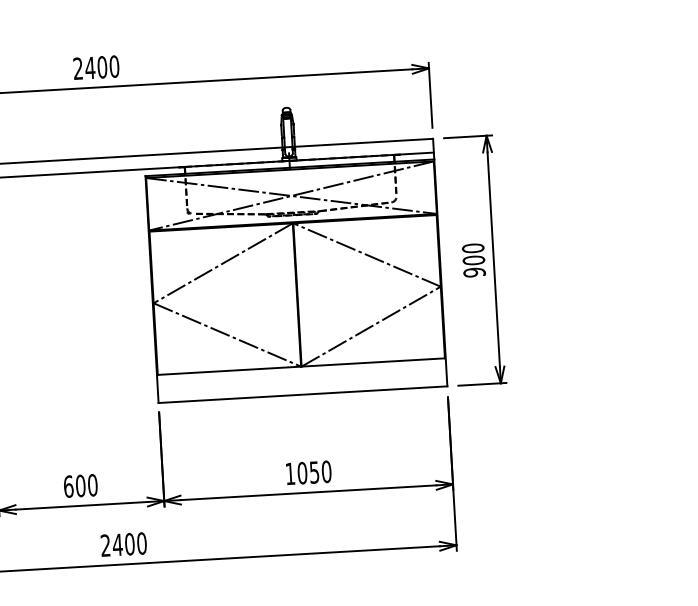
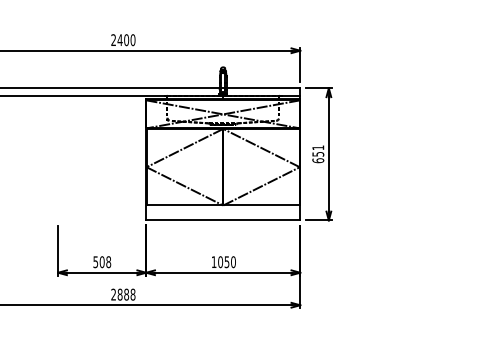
text: (474, 260) -> (318, 154), 900 -> 651
text: (81, 486) -> (102, 262), 600 -> 508
text: (129, 543) -> (126, 294), 2400 -> 2888

